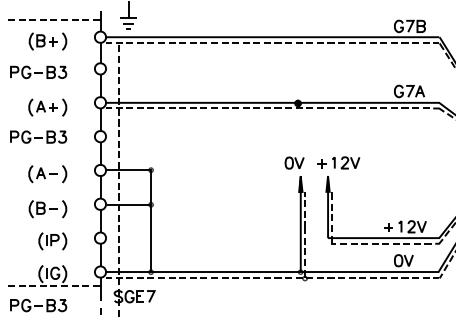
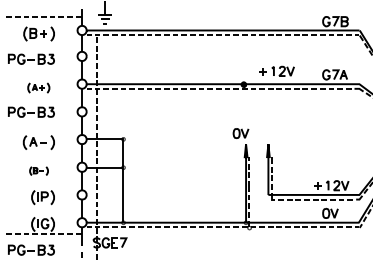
part: (47, 106) -> (38, 87), size x0.7
part: (337, 161) -> (276, 70), moved
part: (47, 208) -> (38, 170), size x0.6

